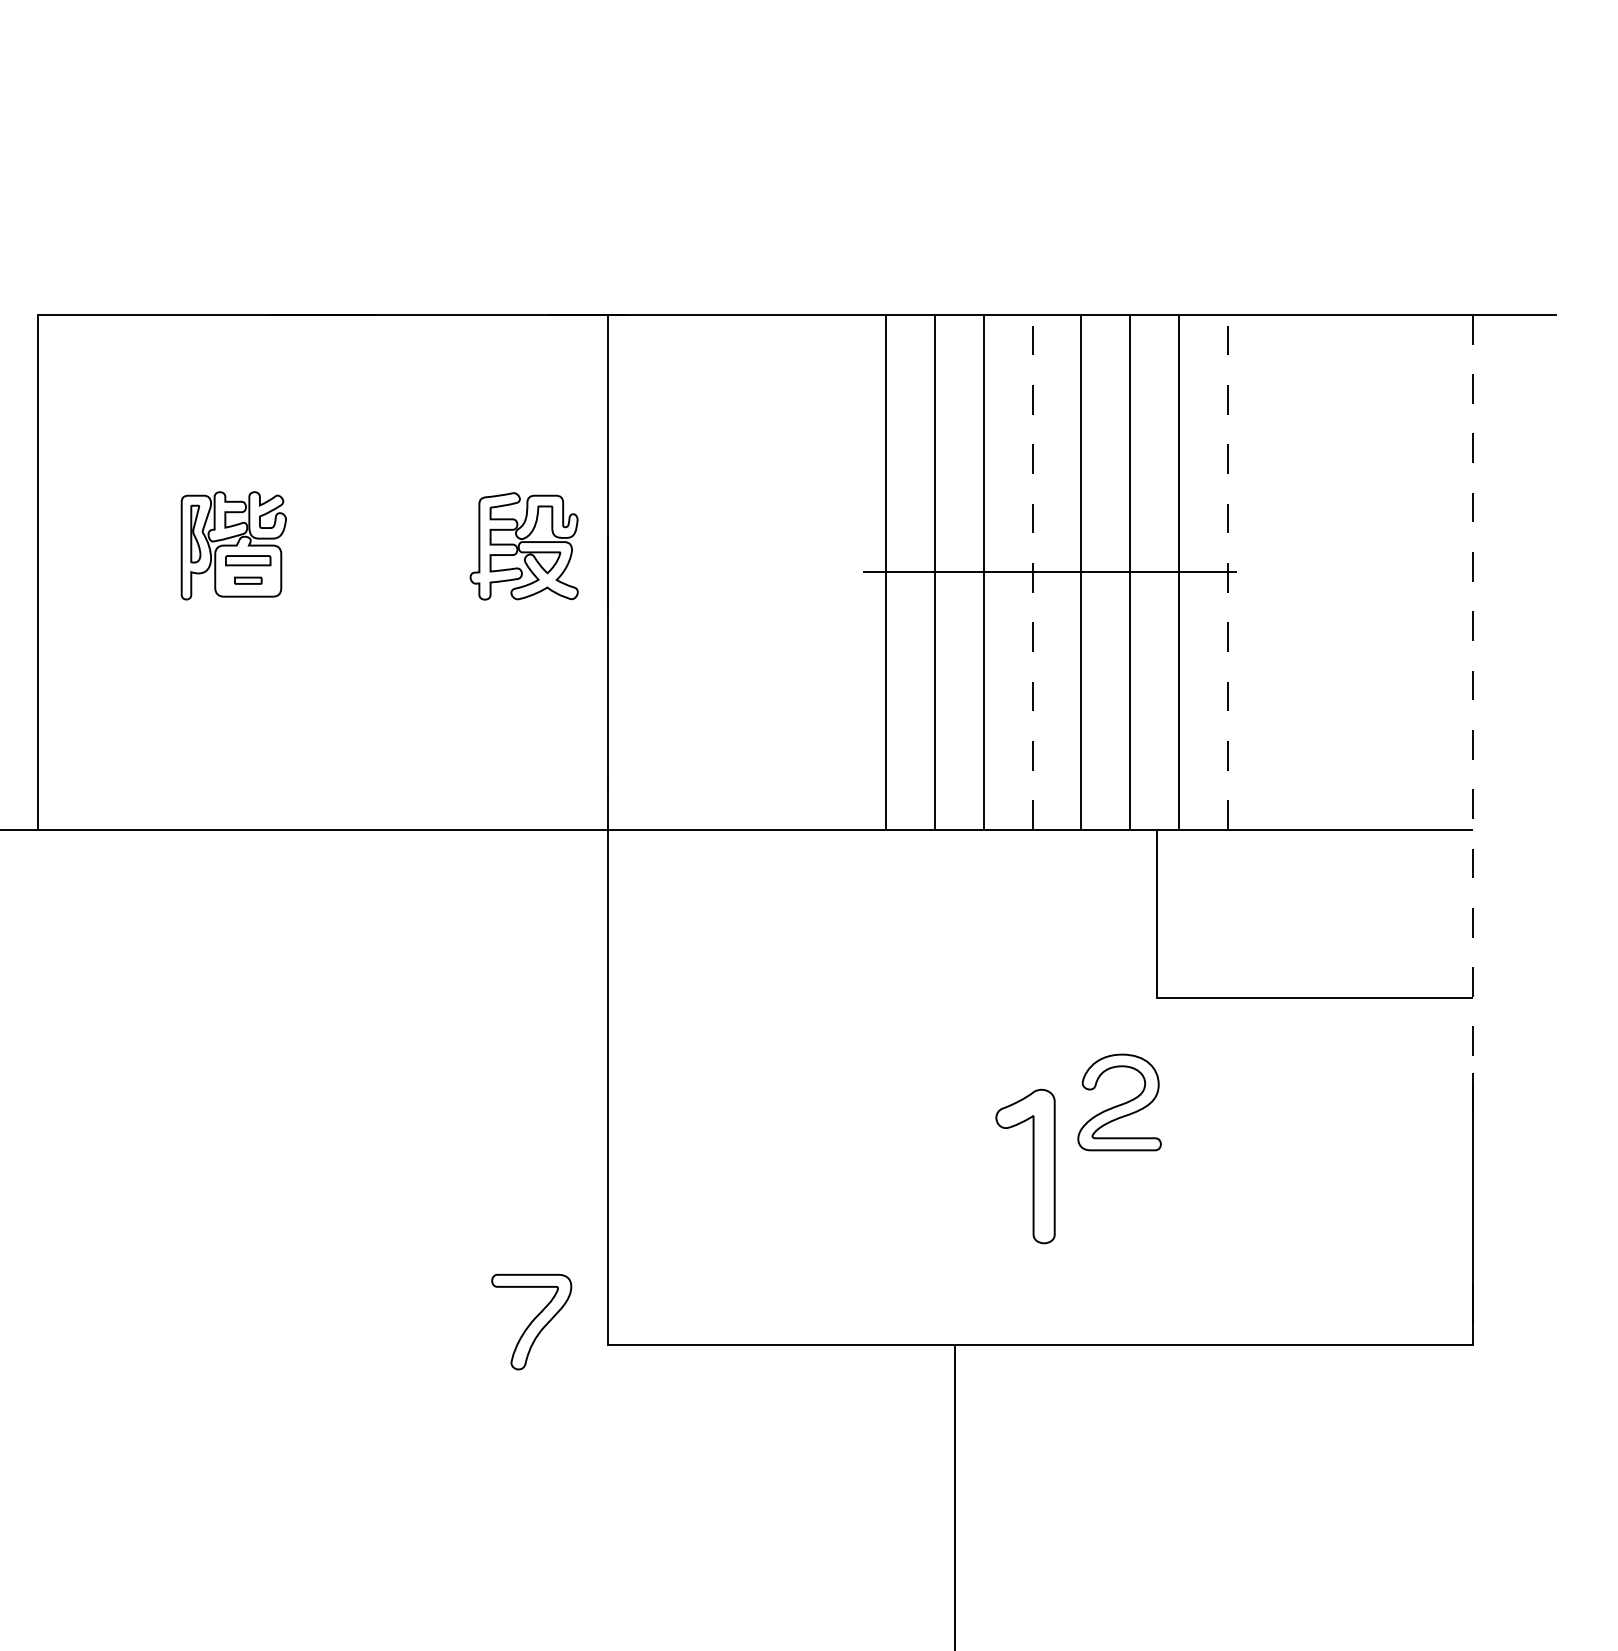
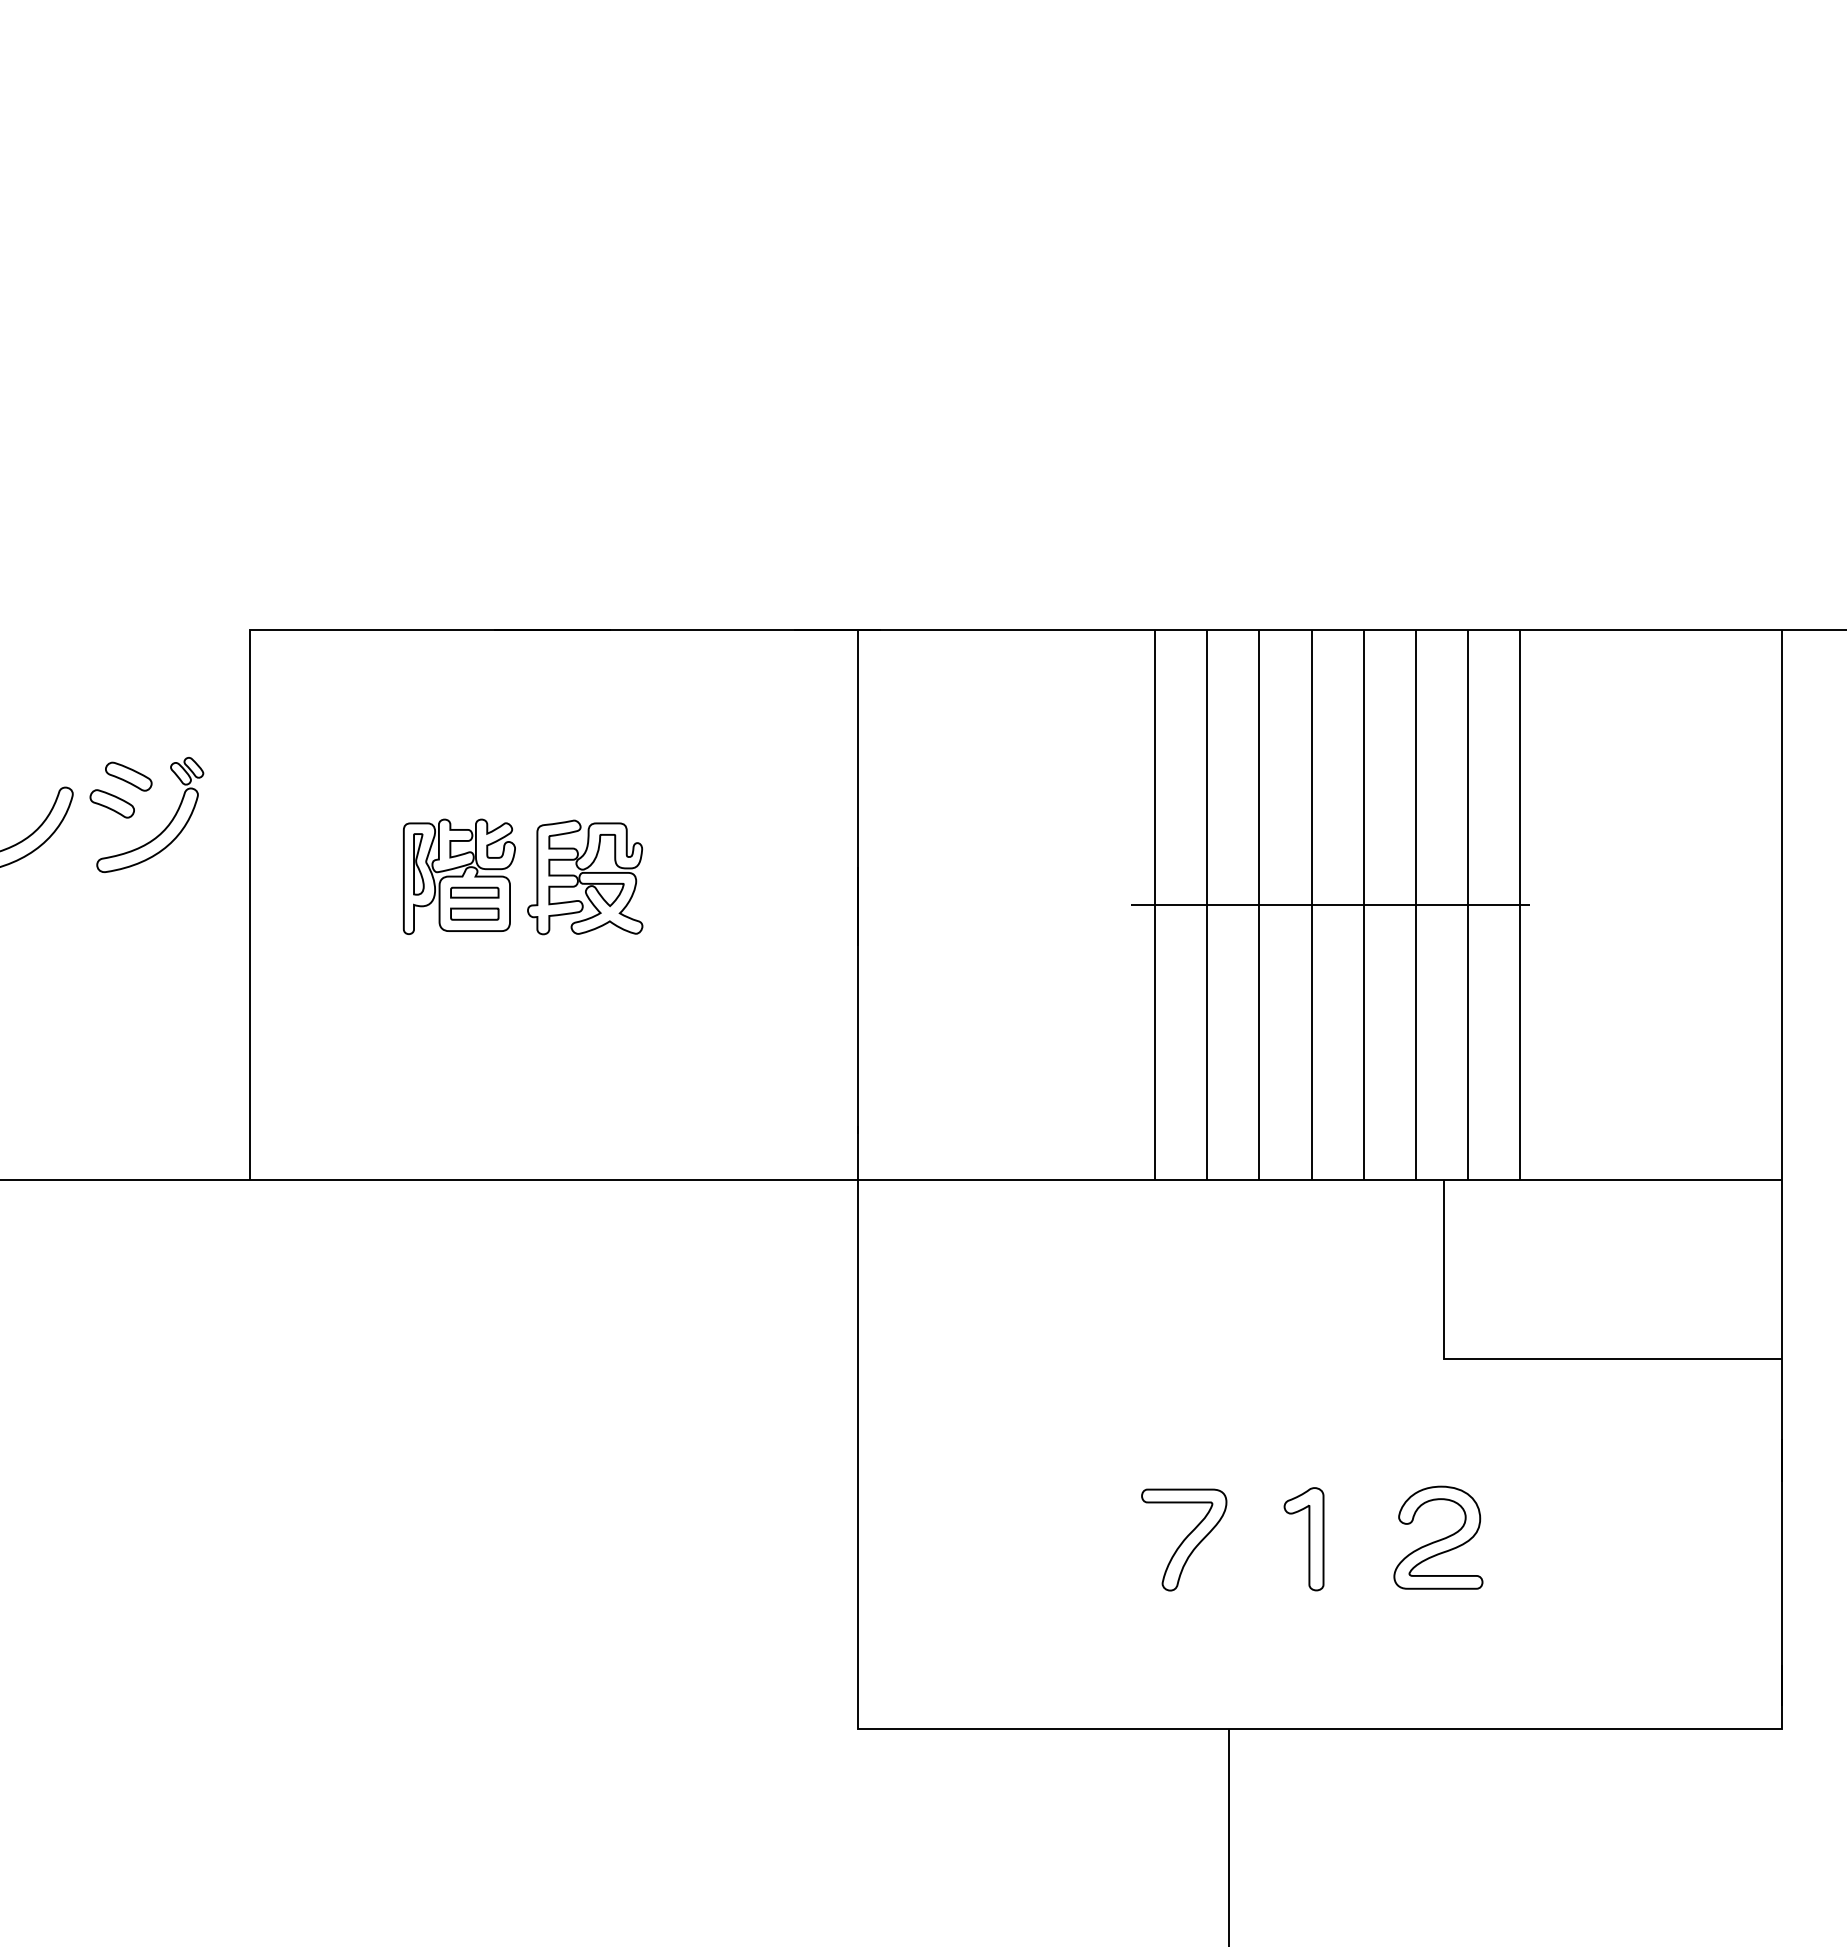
part: (524, 546) -> (585, 877), moved
line: (1032, 572) -> (1311, 905), dashed -> solid
line: (1227, 572) -> (1519, 905), dashed -> solid
part: (247, 580) -> (474, 913), size x1.67
line: (1473, 714) -> (1781, 1056), dashed -> solid
part: (1119, 1102) -> (1438, 1537), moved
part: (1024, 1166) -> (1303, 1539), size x0.62
part: (531, 1321) -> (1184, 1539), moved

